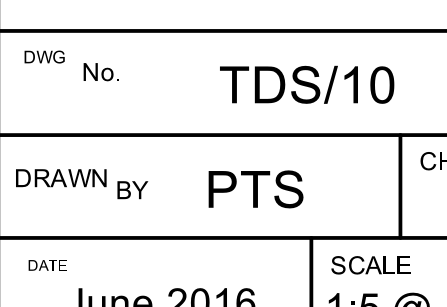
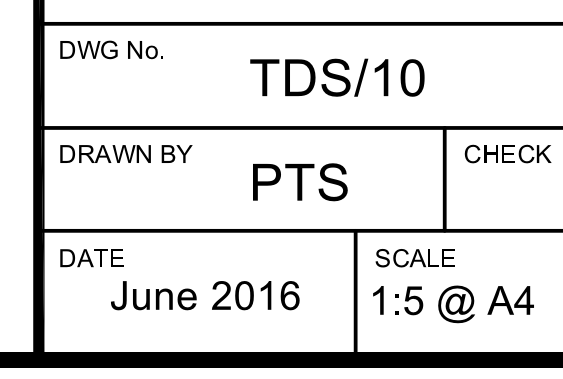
part: (44, 56) -> (88, 49), size x1.43
part: (101, 72) -> (145, 50), moved
part: (307, 84) -> (337, 77), moved
part: (61, 177) -> (105, 153), moved
part: (132, 189) -> (176, 153), moved
part: (47, 265) -> (91, 258), size x1.67

